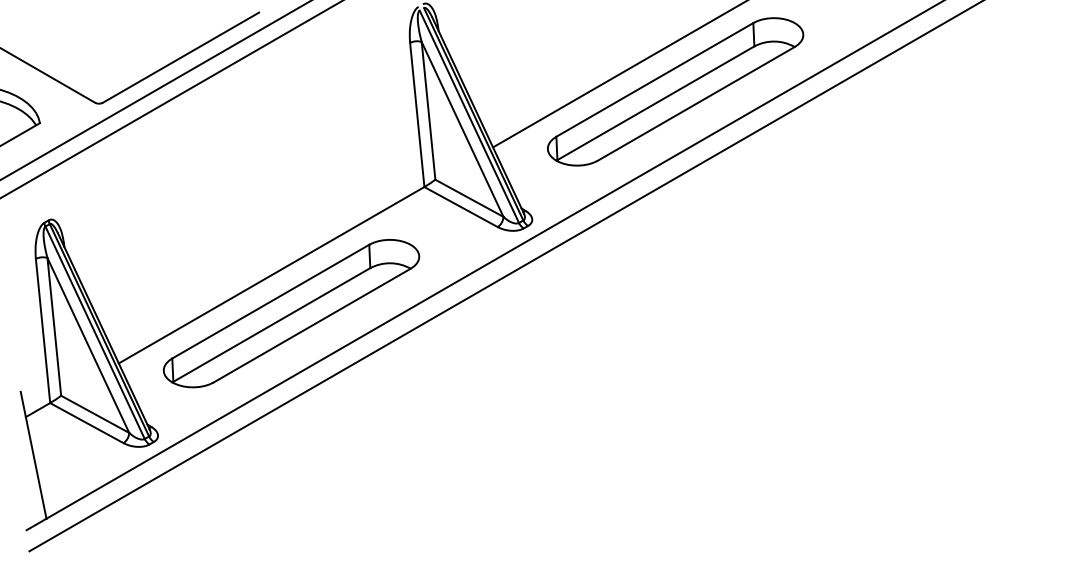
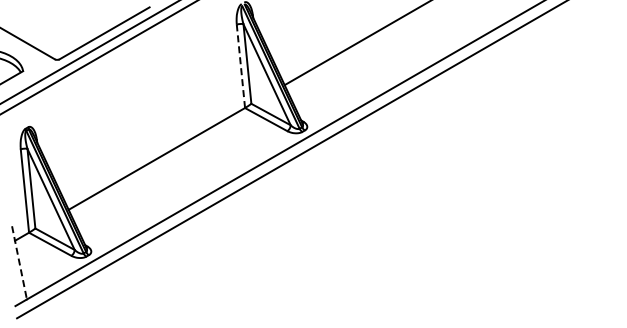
part: (674, 90) -> (389, 52), removed
line: (416, 115) -> (240, 66), solid -> dashed
part: (290, 312) -> (167, 180), removed
line: (33, 456) -> (19, 263), solid -> dashed

